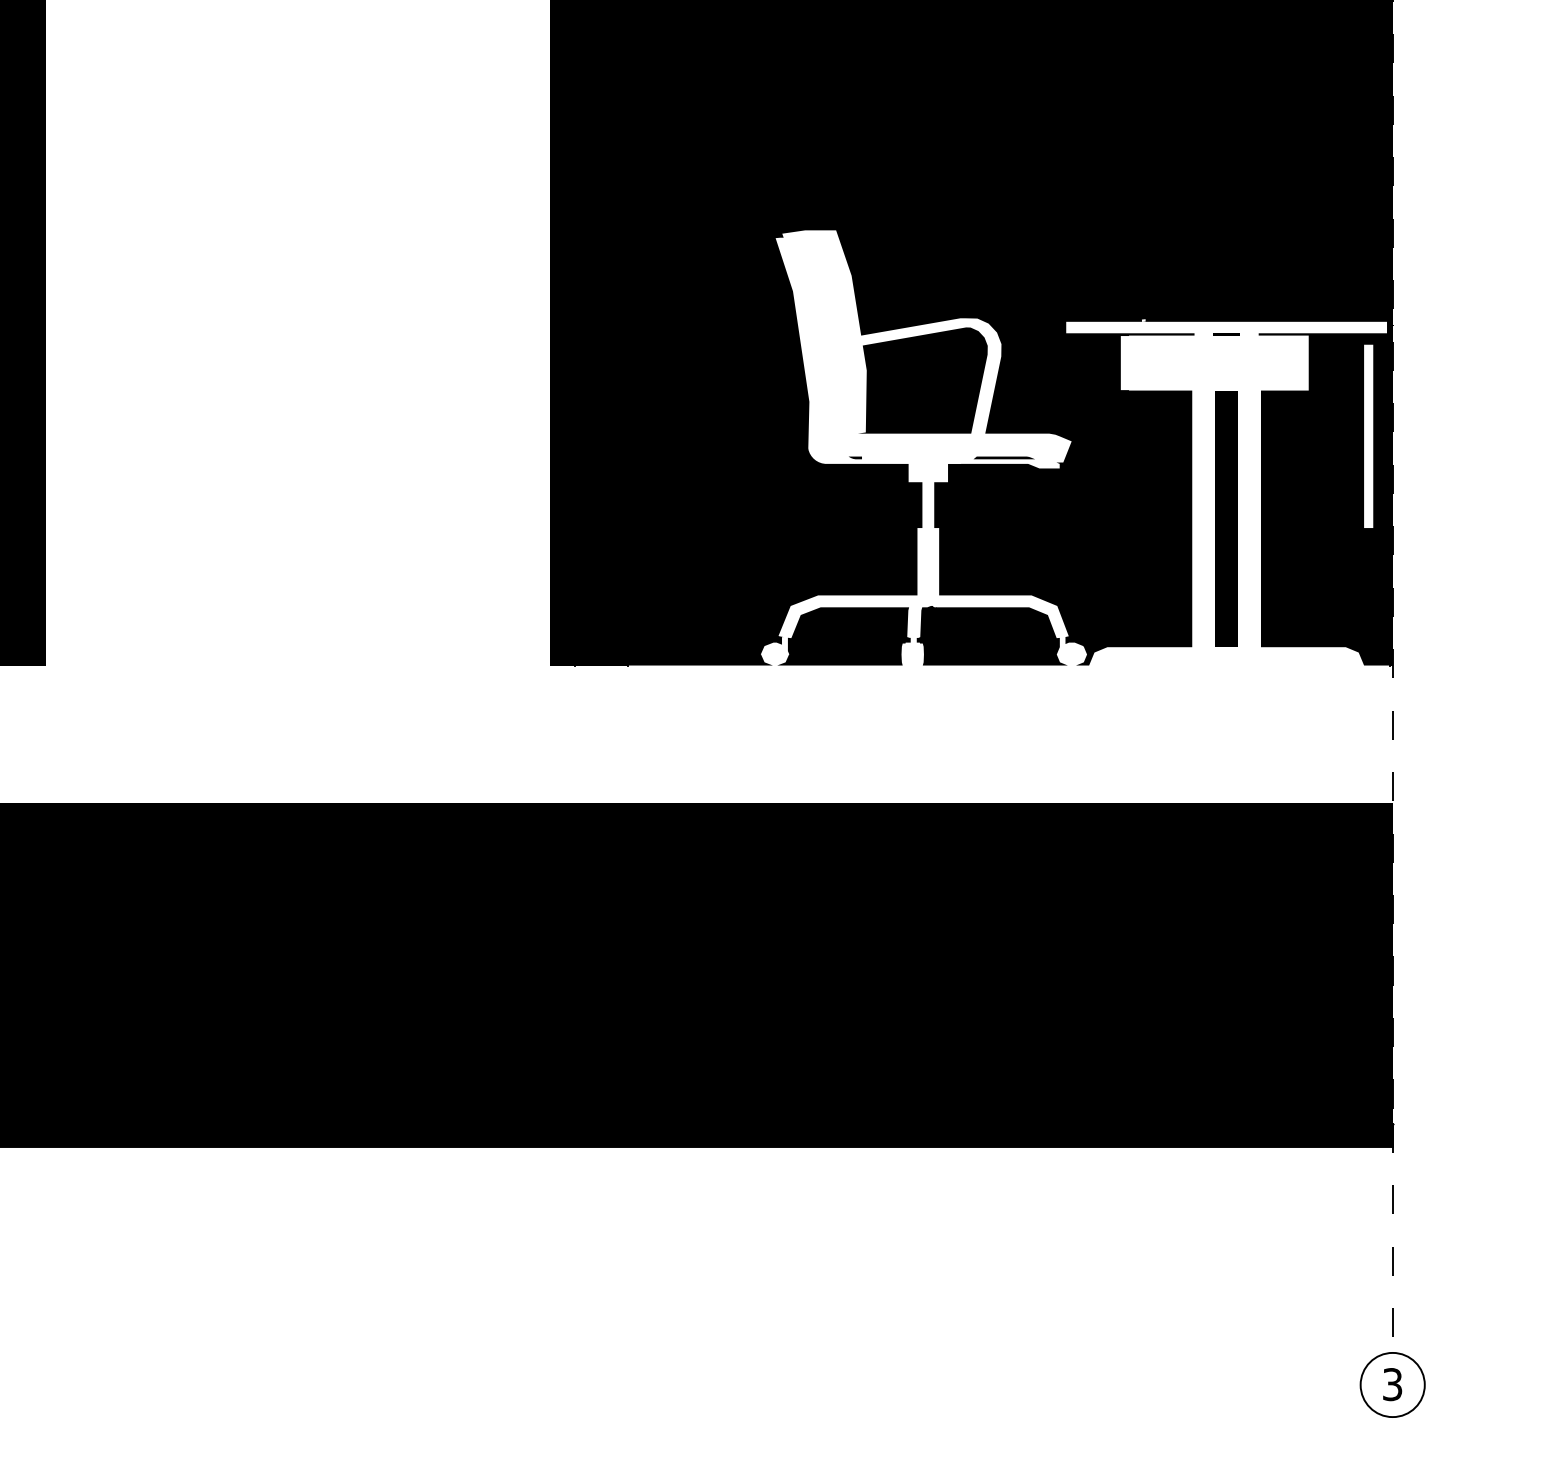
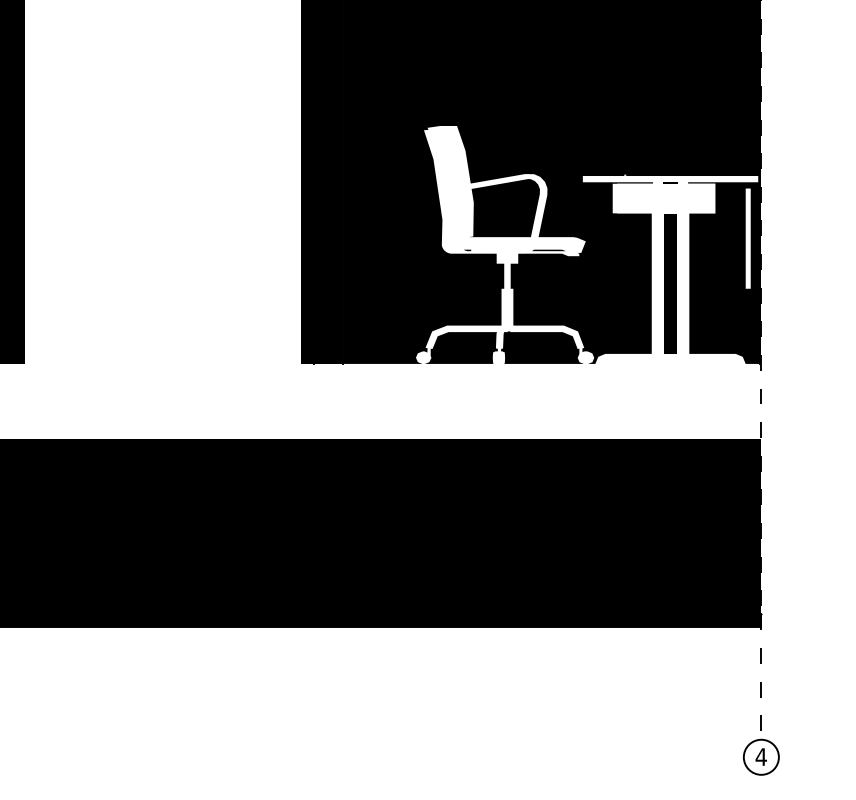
text: (1391, 1385) -> (760, 757), 3 -> 4

